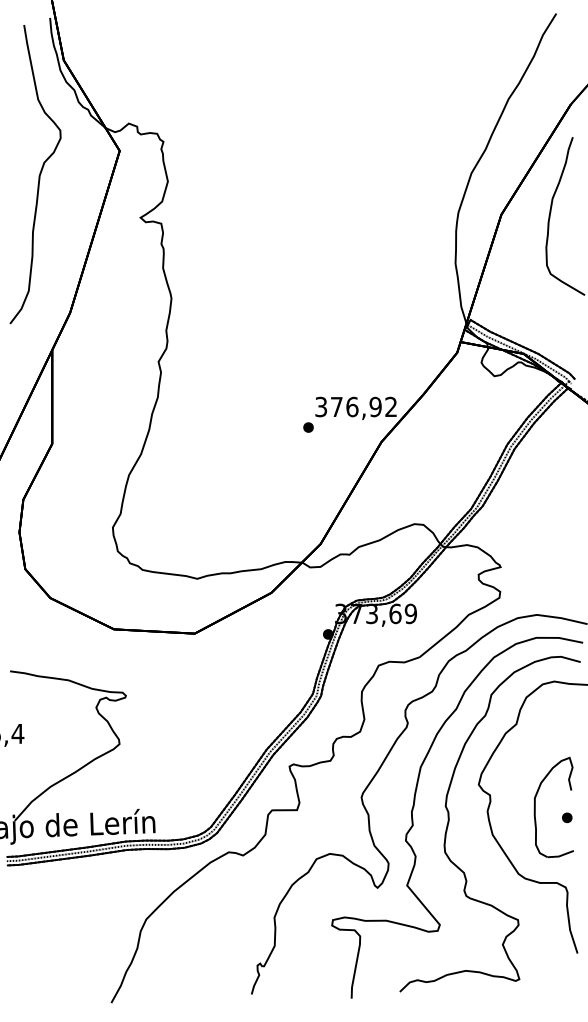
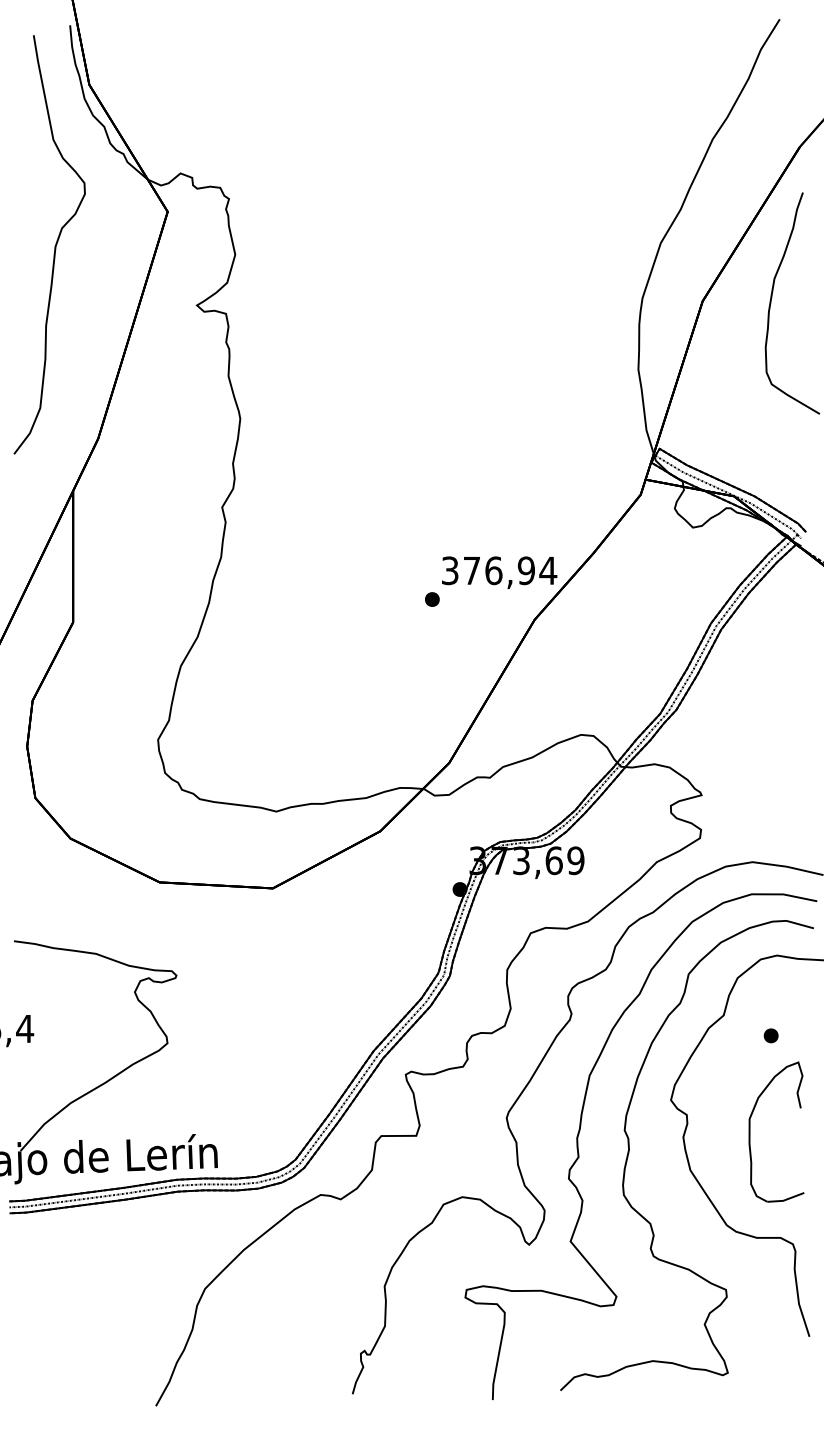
text: (390, 406) -> (547, 570), 376,92 -> 376,94
part: (567, 817) -> (771, 1035), moved

